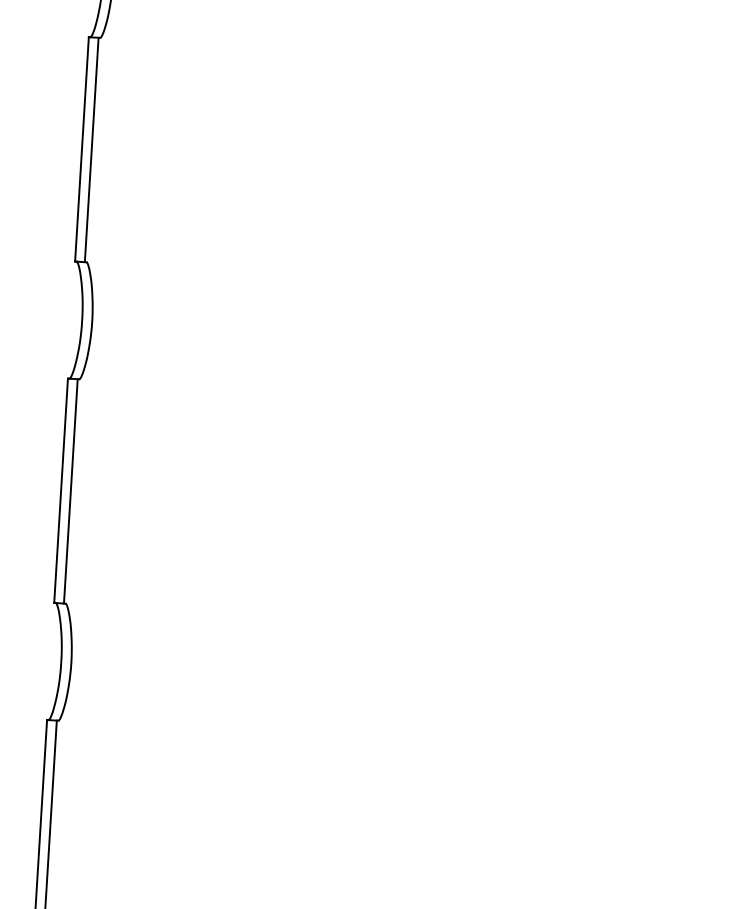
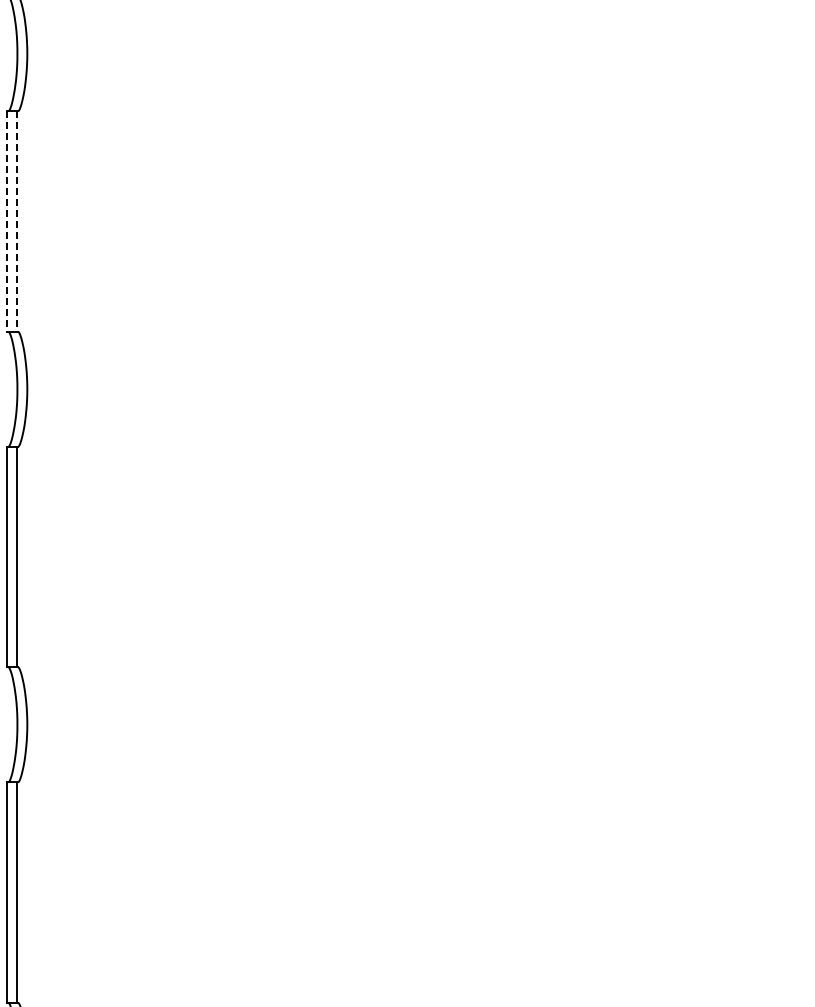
line: (81, 150) -> (6, 222), solid -> dashed
line: (91, 150) -> (16, 222), solid -> dashed

